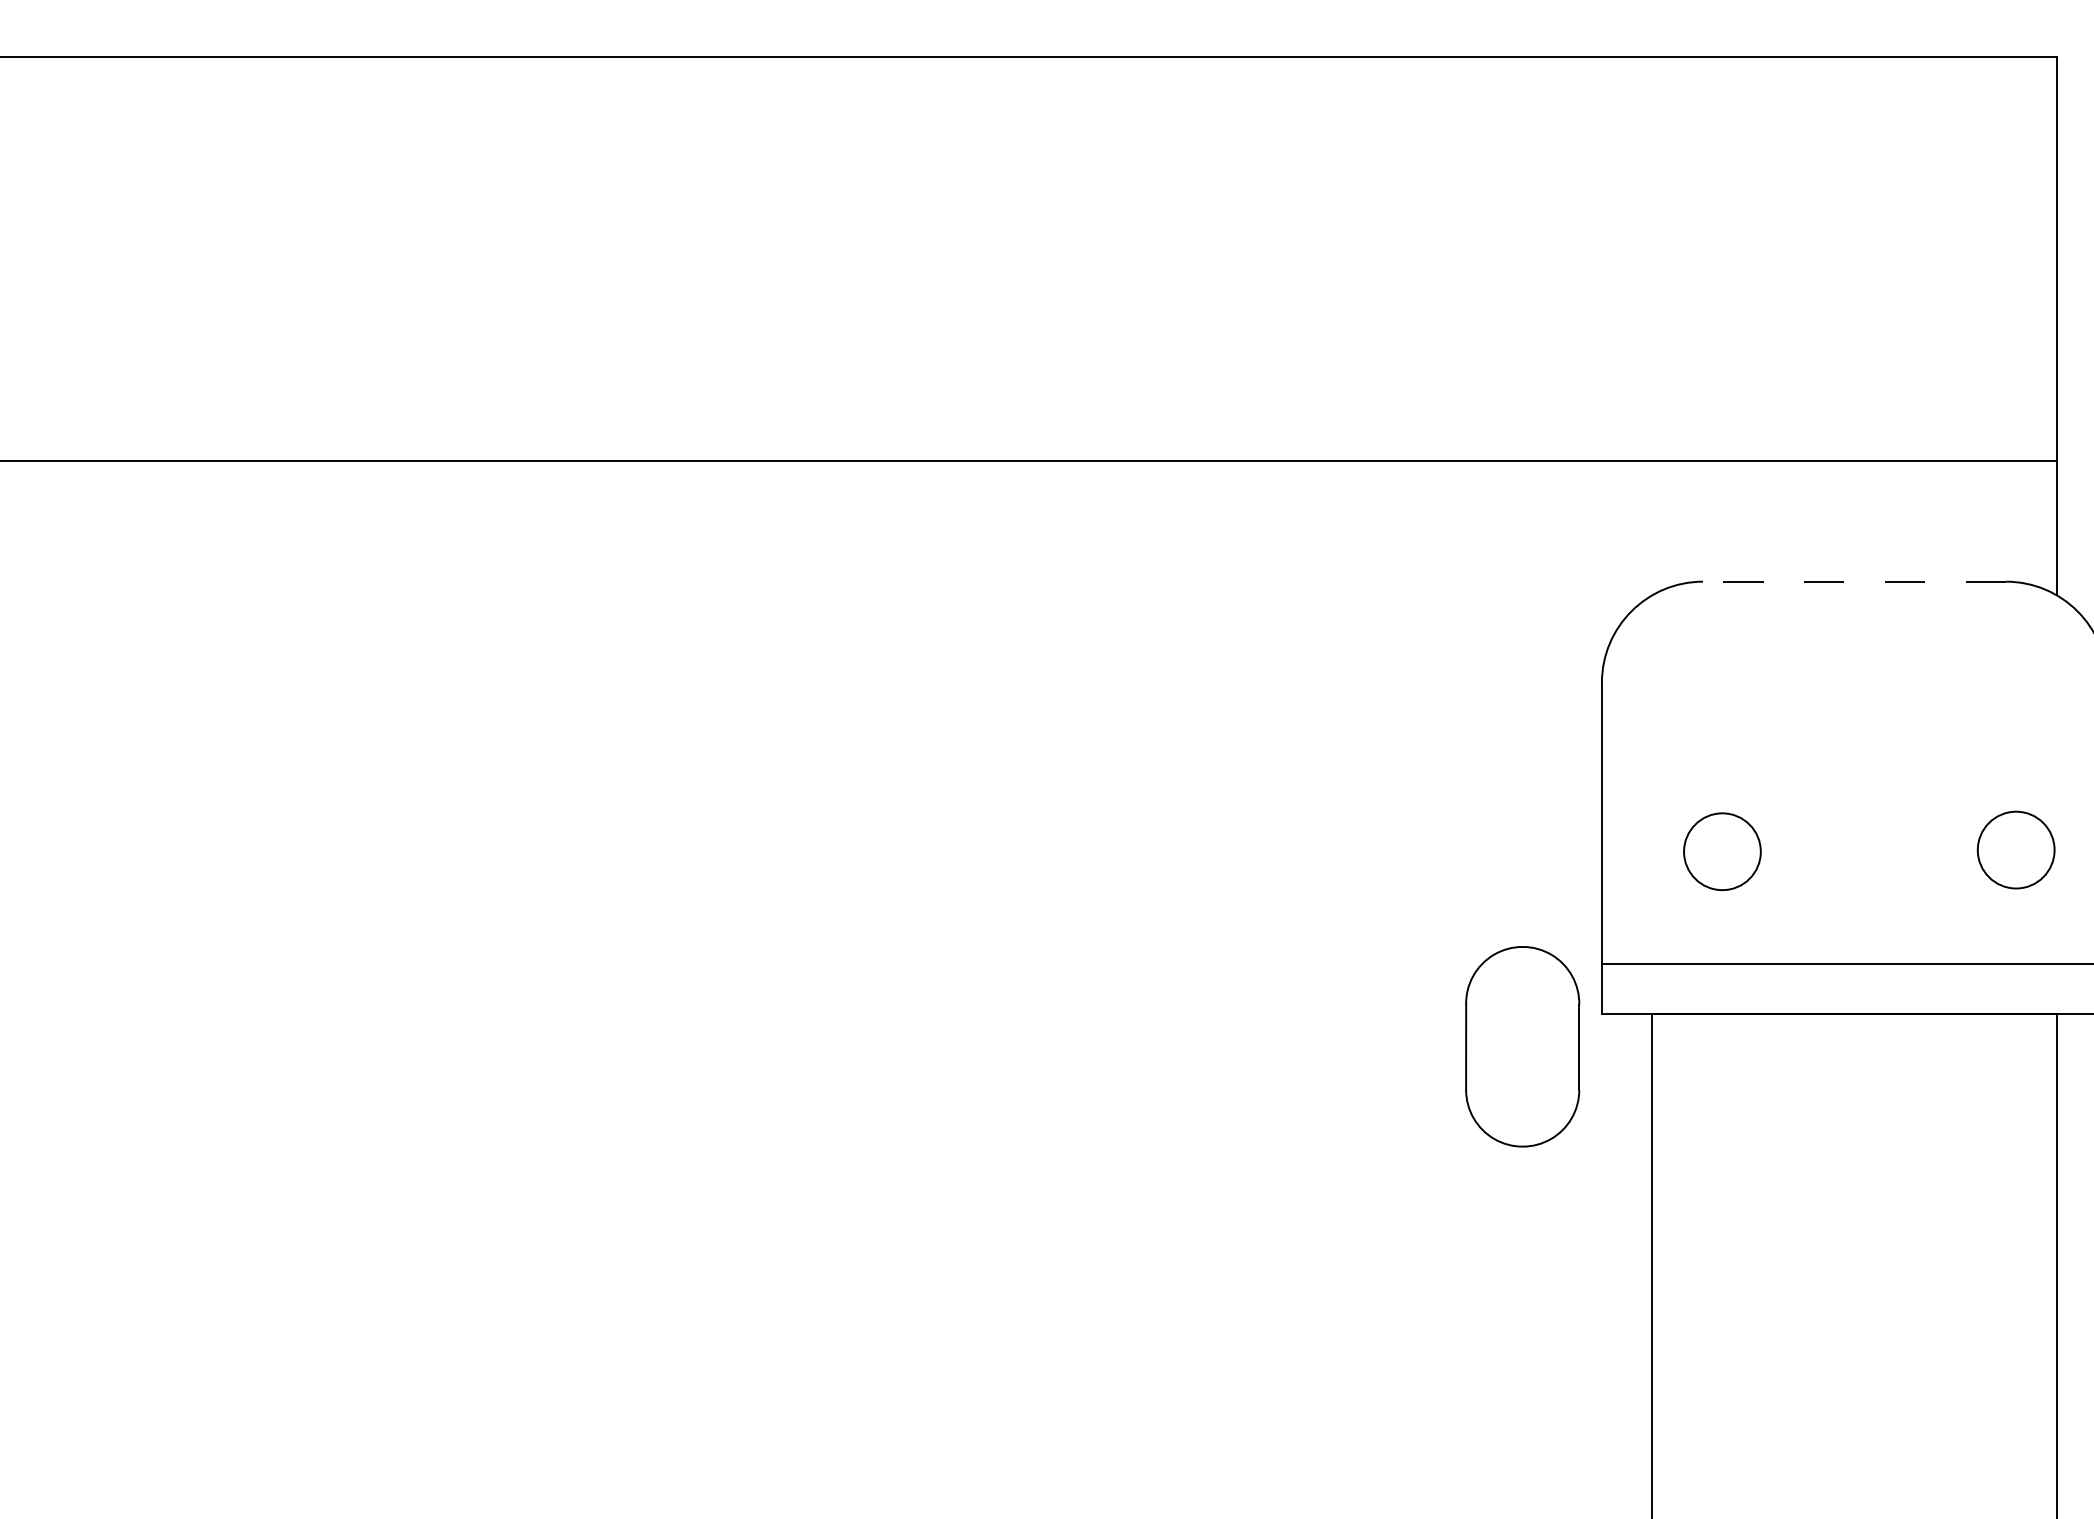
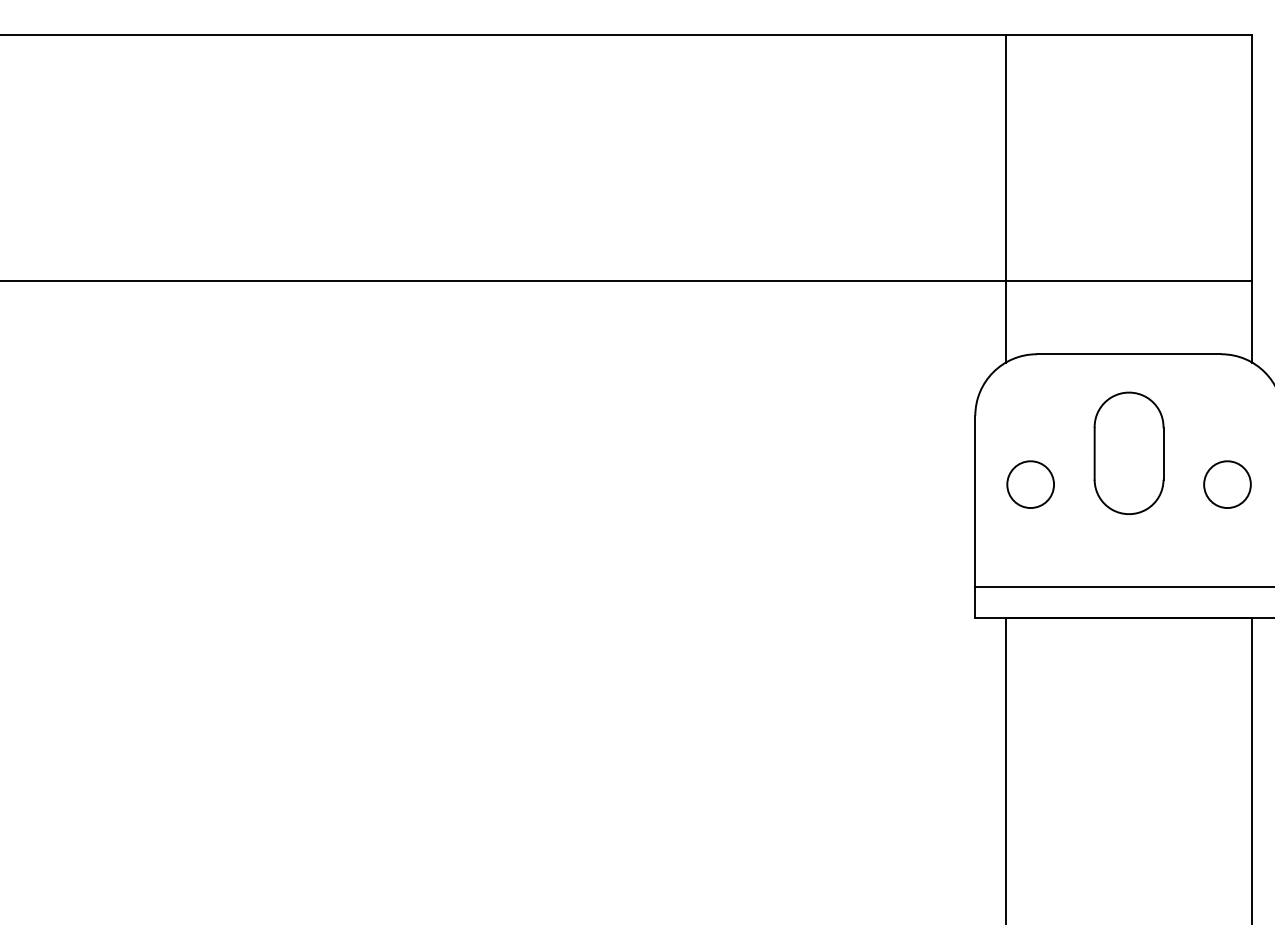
line: (1653, 325) -> (1006, 198), added
line: (1853, 582) -> (1128, 354), dashed -> solid
circle: (2016, 849) -> (1227, 484), moved
circle: (1722, 851) -> (1030, 484), moved
part: (1521, 1045) -> (1128, 452), moved

